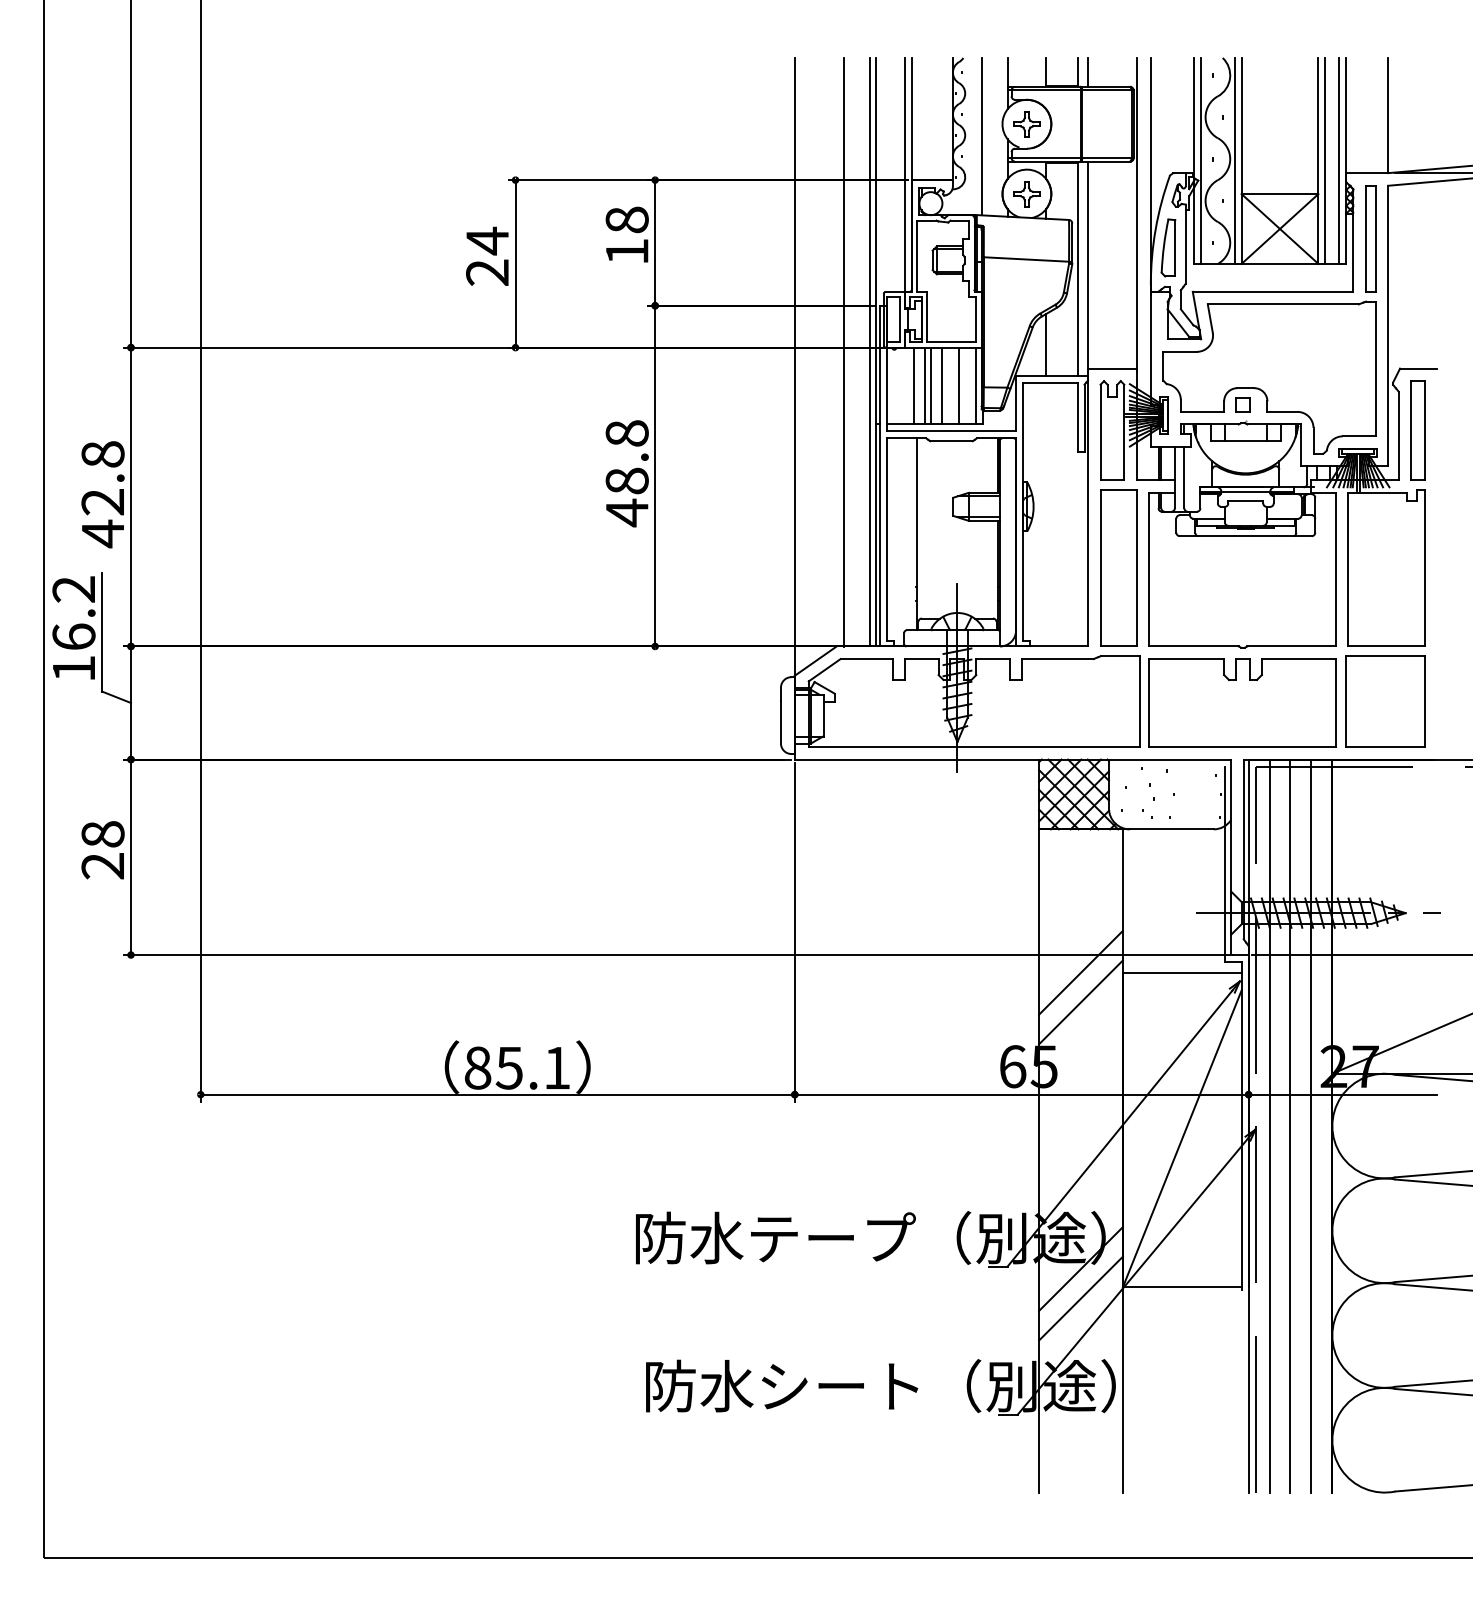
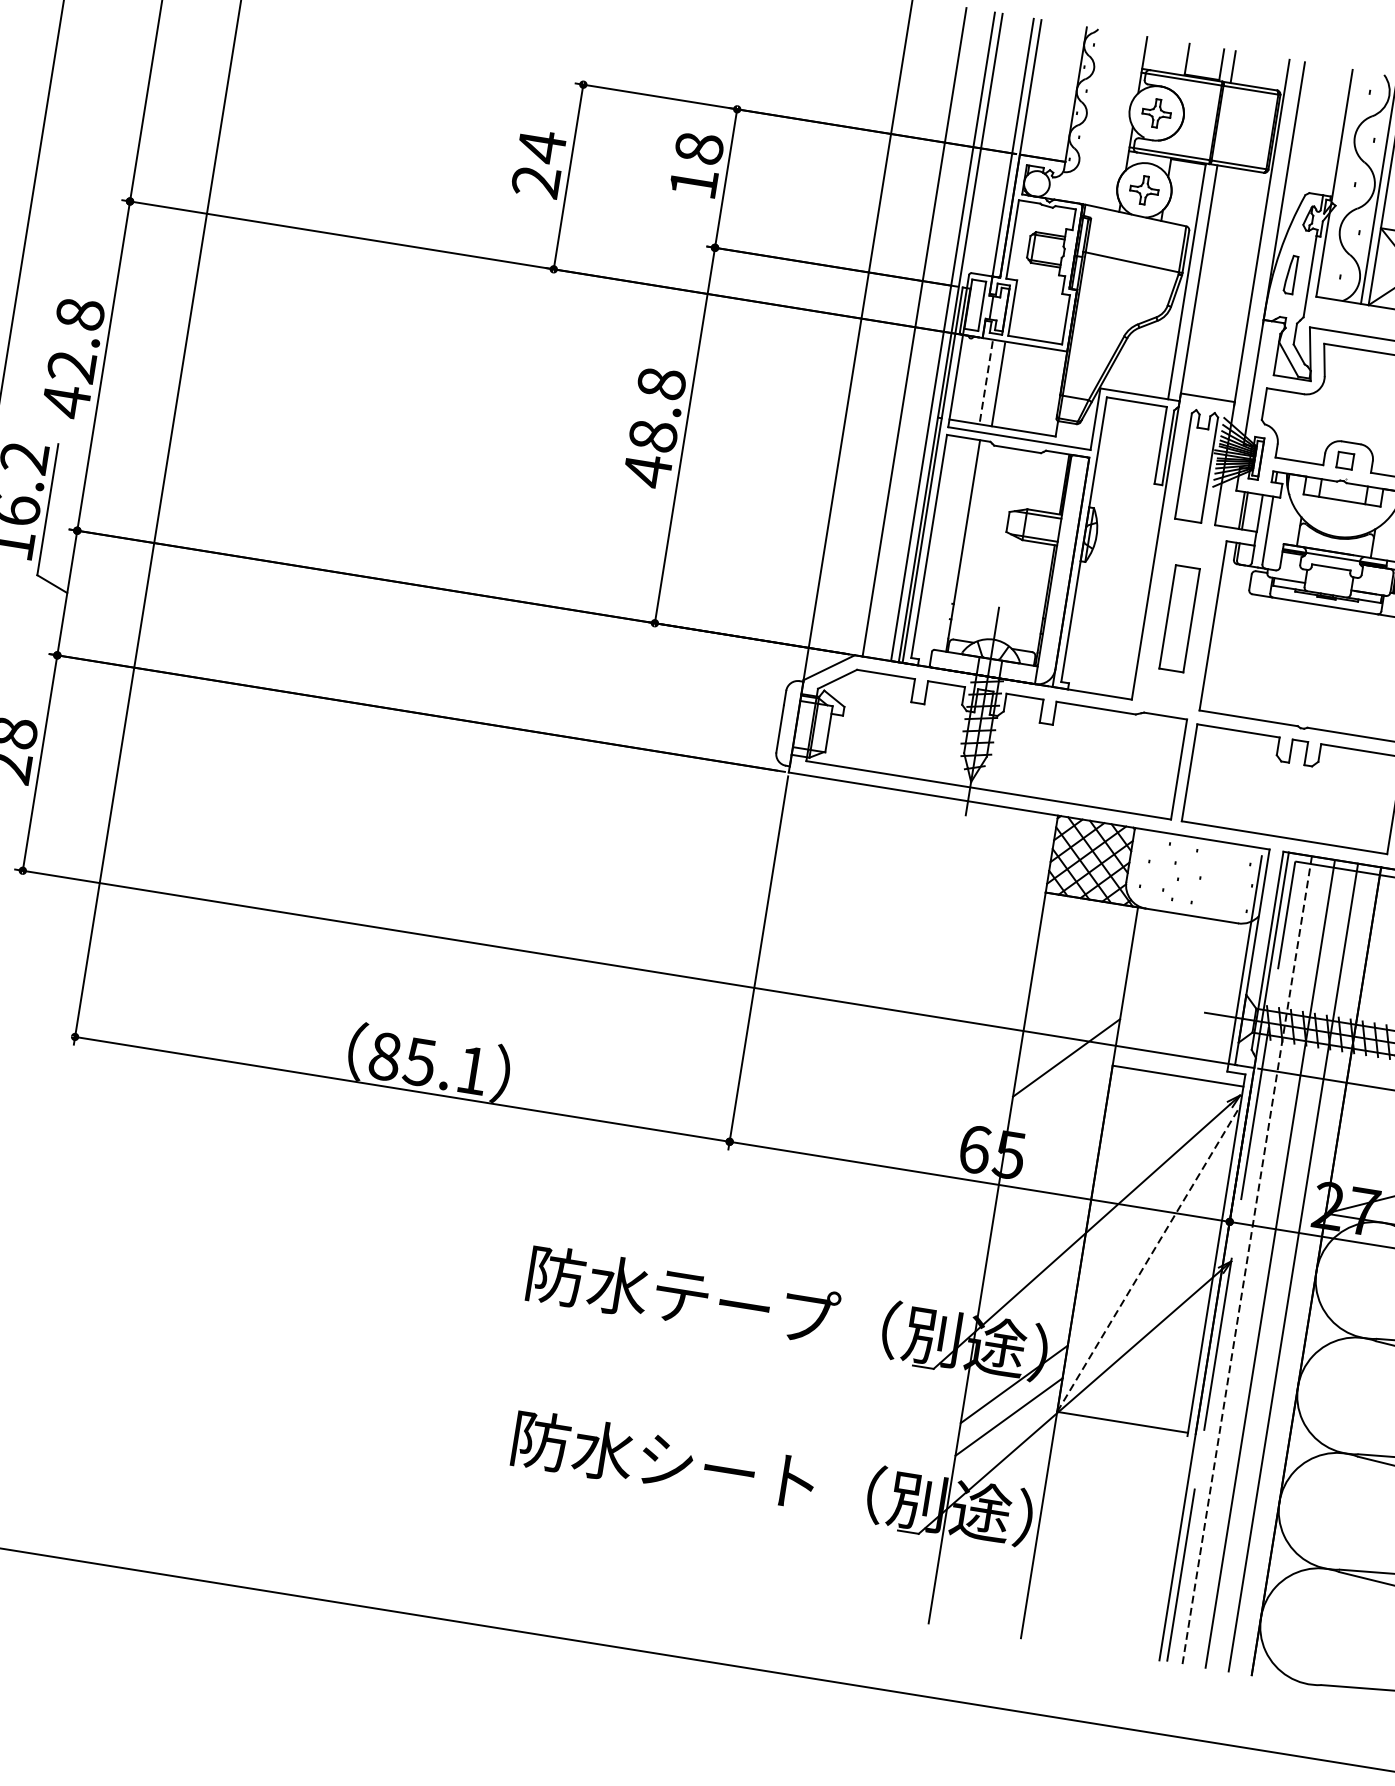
line: (981, 136) -> (1104, 118), removed
line: (1201, 160) -> (1342, 184), removed
part: (1168, 247) -> (1290, 274), size x0.6
line: (1046, 344) -> (1139, 359), removed
line: (914, 386) -> (986, 382), solid -> dashed
line: (930, 386) -> (1004, 385), removed
line: (942, 386) -> (1017, 387), removed
line: (958, 386) -> (1035, 390), removed
line: (976, 386) -> (1054, 393), removed
part: (1118, 567) -> (1179, 617), size x0.6
line: (1080, 1002) -> (1060, 1090), removed
line: (1269, 1126) -> (1247, 1260), solid -> dashed
line: (1182, 1138) -> (1149, 1258), solid -> dashed

